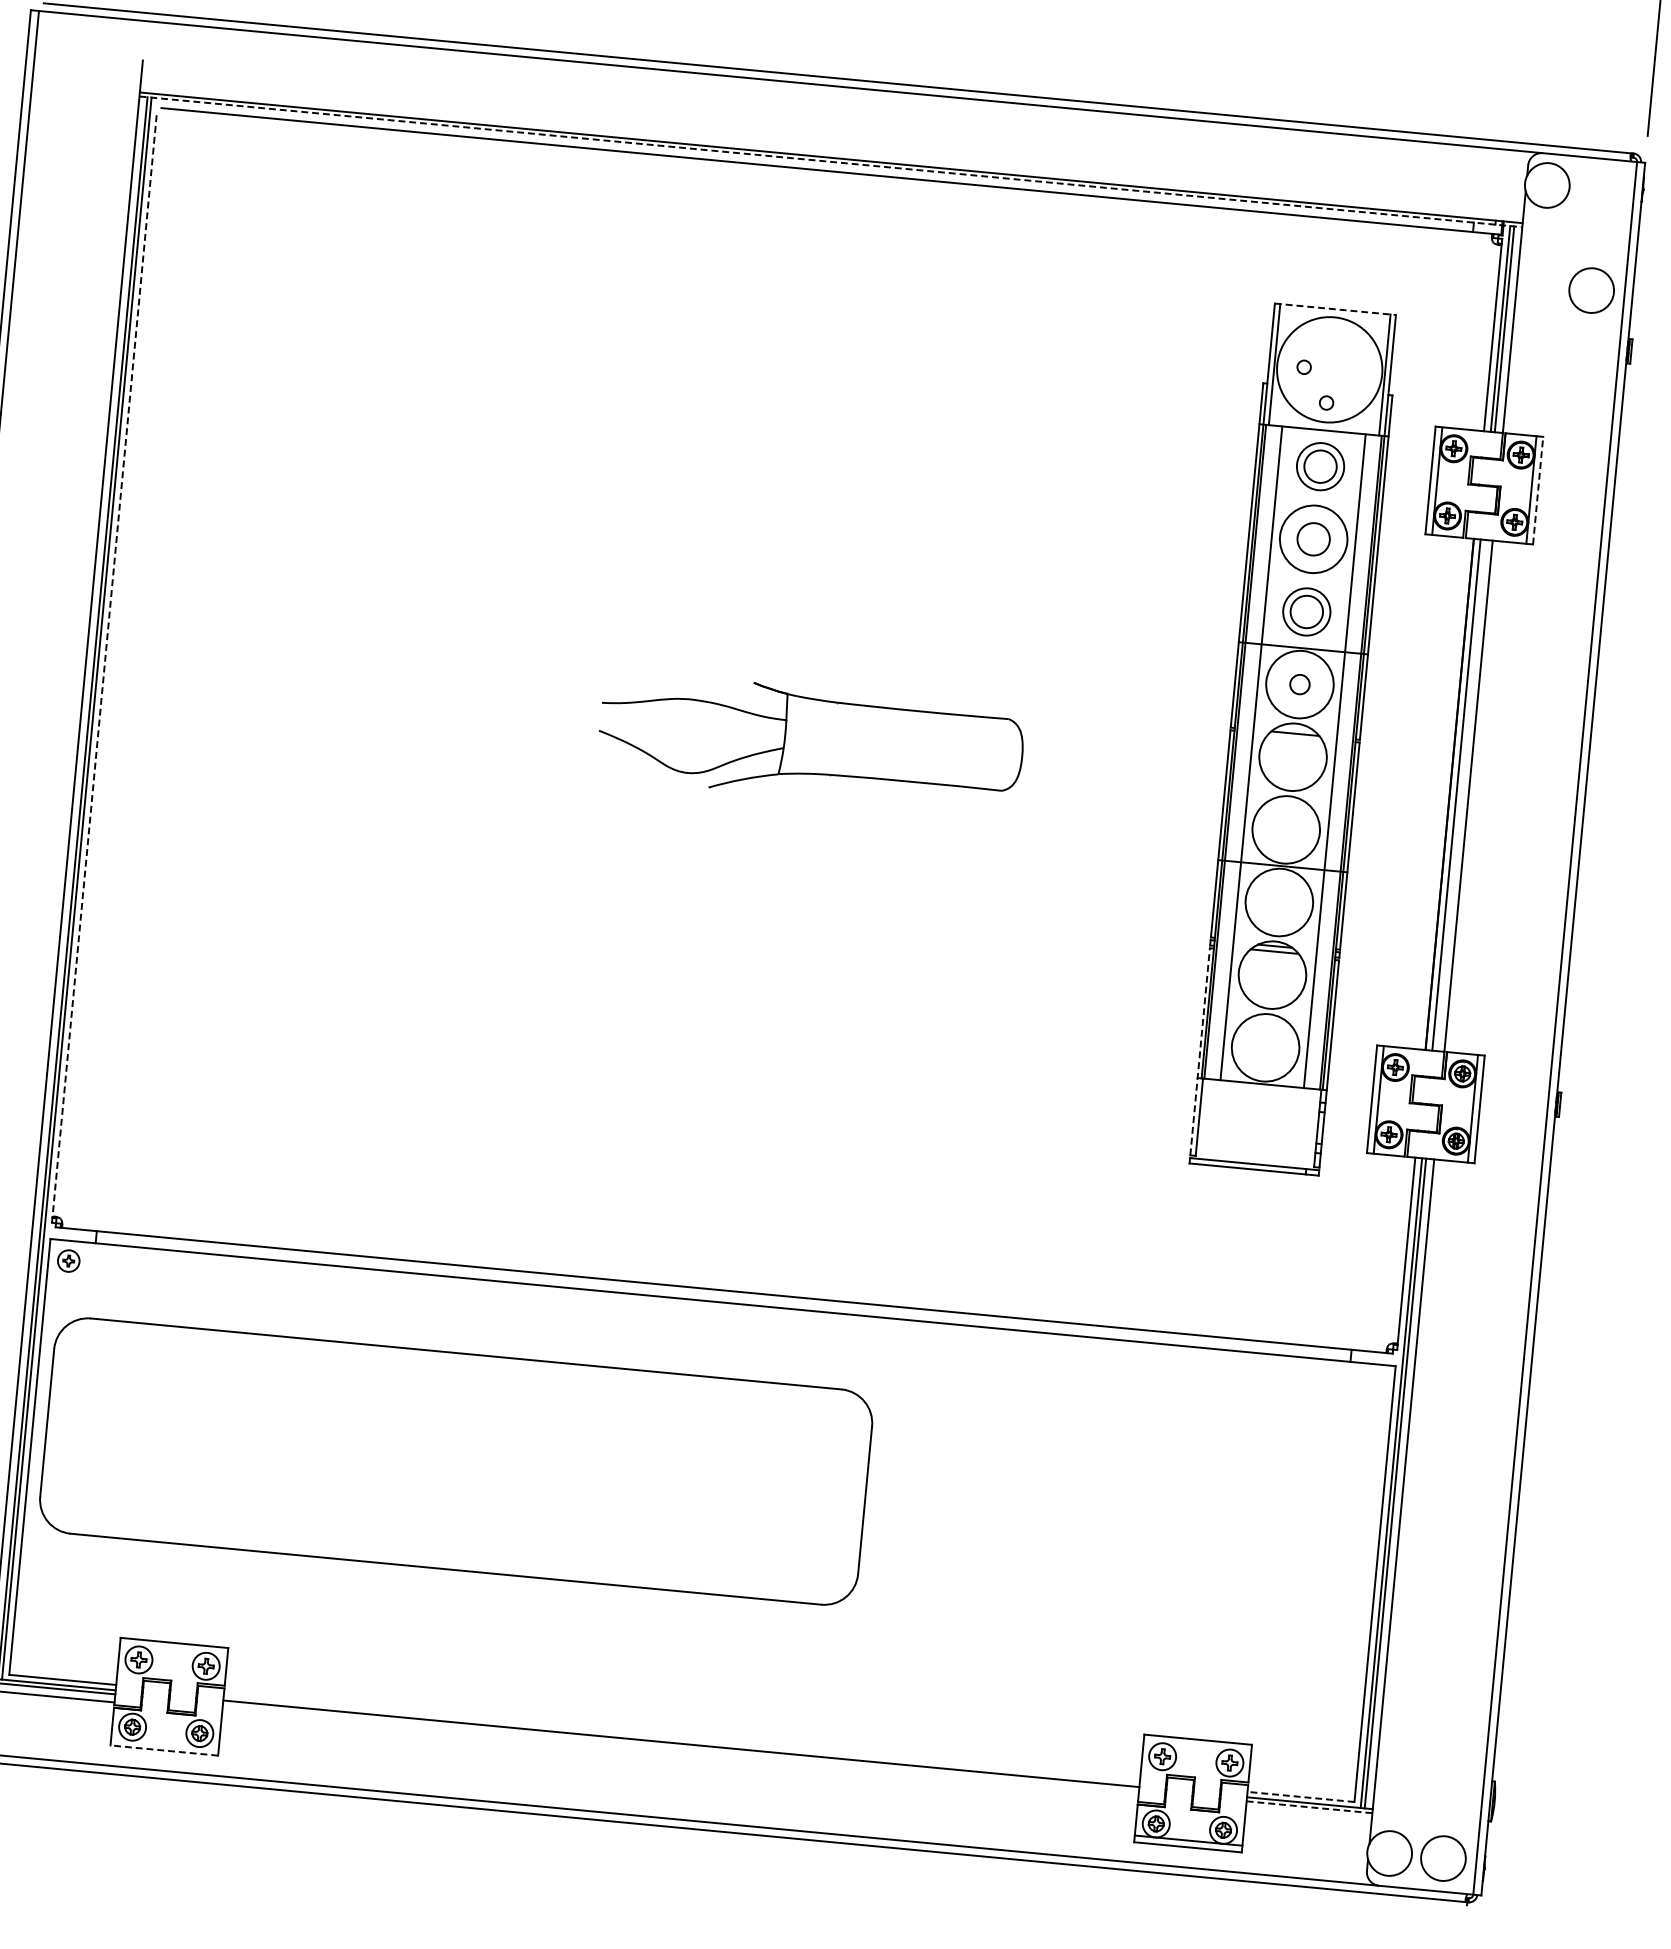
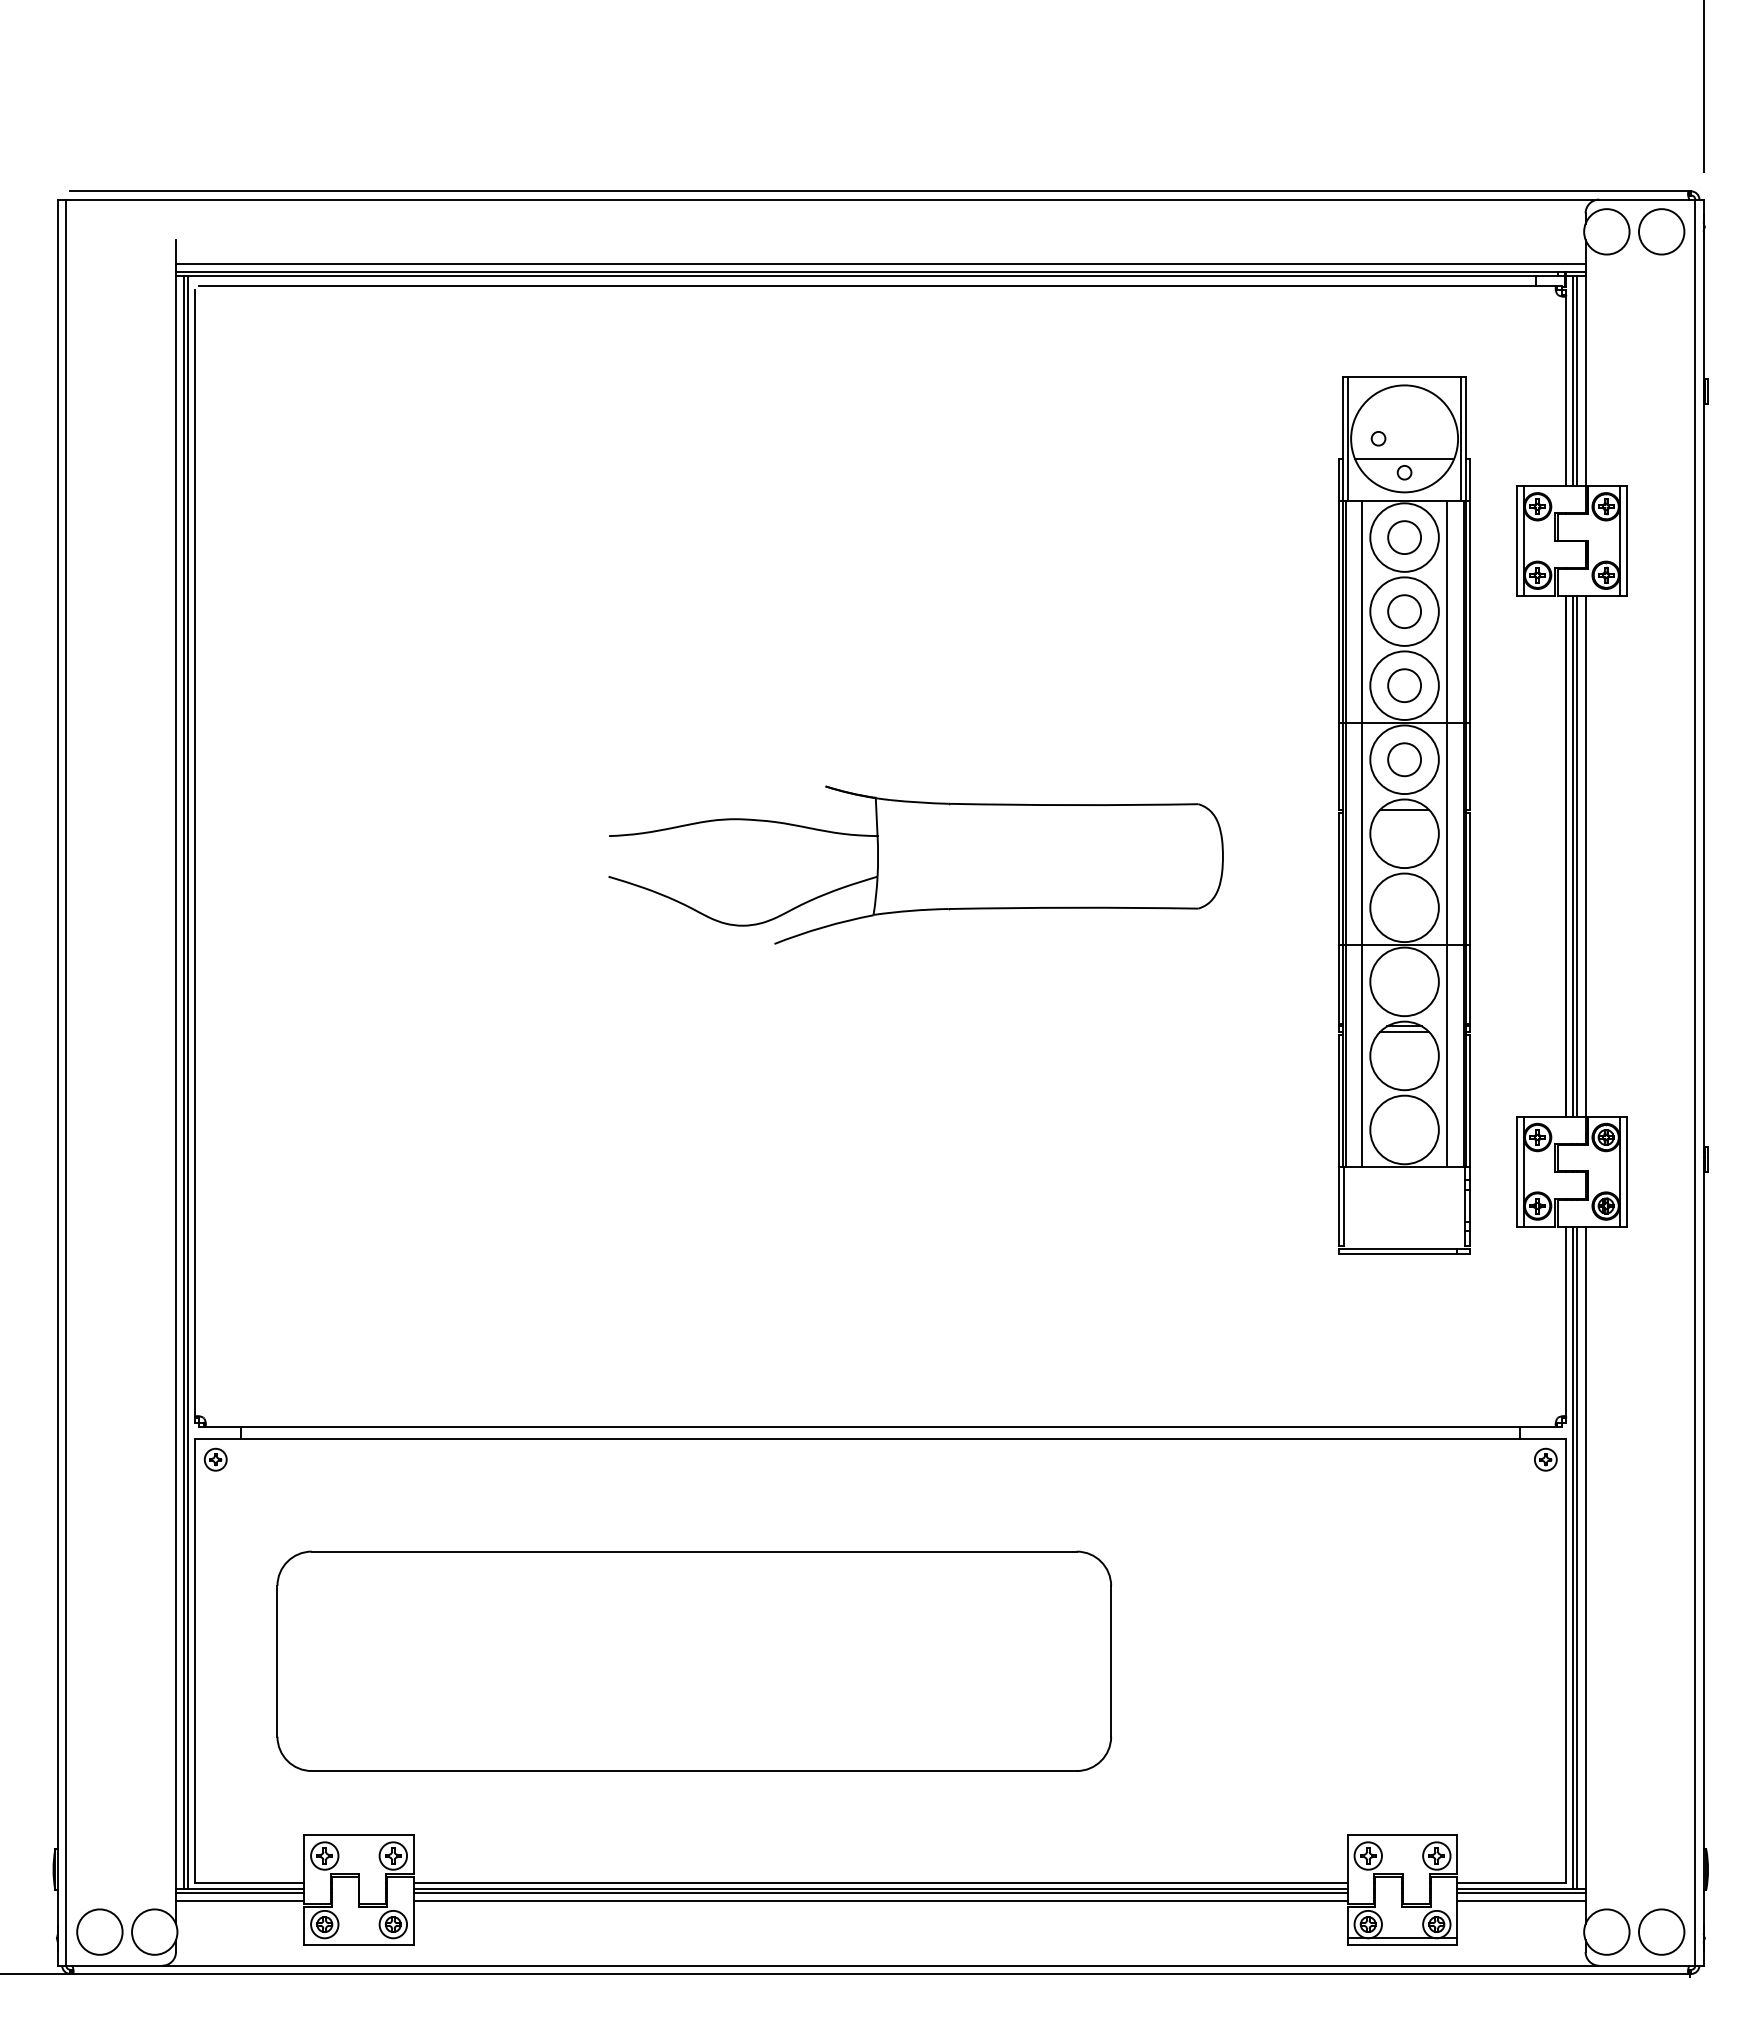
line: (831, 150) -> (880, 264), added
line: (830, 161) -> (880, 276), dashed -> solid
circle: (1591, 290) -> (1661, 231), moved
line: (1335, 309) -> (1404, 377), dashed -> solid
line: (1327, 389) -> (1404, 458), added
circle: (1320, 466) -> (1404, 537), size x1.43
line: (1537, 491) -> (1626, 541), dashed -> solid
circle: (1306, 611) -> (1404, 685), size x1.43
line: (104, 666) -> (195, 855), dashed -> solid
circle: (1299, 684) -> (1404, 759), size x1.67
part: (810, 742) -> (915, 864), size x1.43
line: (1460, 794) -> (1577, 855), added
line: (1199, 1052) -> (1338, 1140), dashed -> solid
part: (1373, 1384) -> (1545, 1459), added
part: (455, 1460) -> (693, 1660), moved
line: (681, 1738) -> (880, 1883), added
line: (680, 1748) -> (880, 1893), added
line: (164, 1750) -> (359, 1945), dashed -> solid
line: (679, 1756) -> (880, 1901), added
line: (1300, 1796) -> (1511, 1883), dashed -> solid
line: (1309, 1807) -> (1521, 1893), dashed -> solid
line: (1308, 1815) -> (1521, 1901), added

